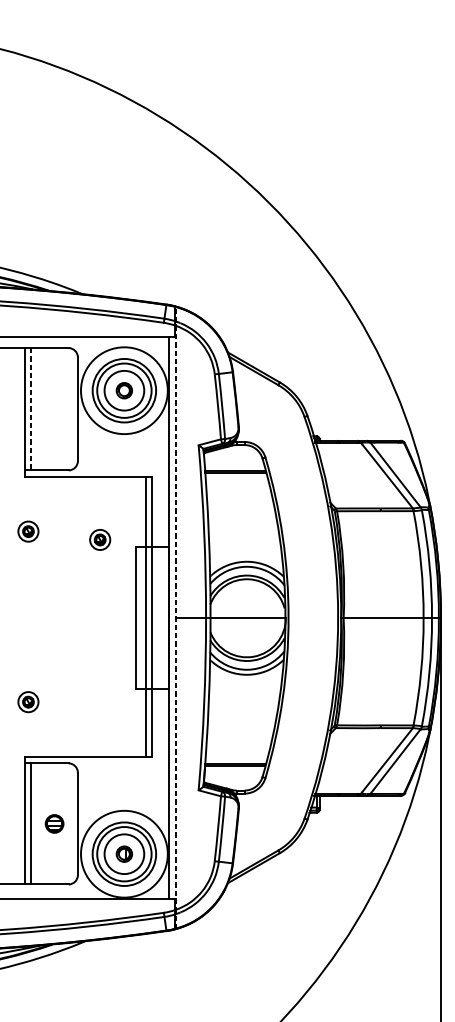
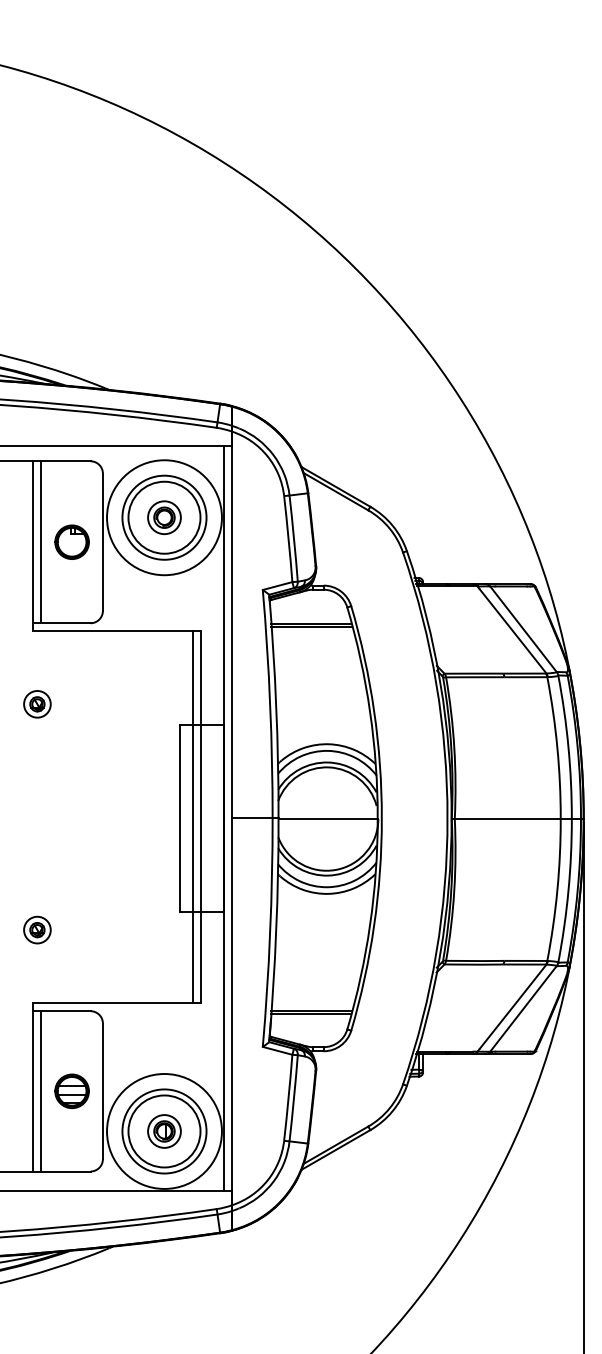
circle: (124, 390) -> (164, 517), size x0.62
part: (54, 408) -> (71, 541), added
line: (31, 409) -> (41, 542), dashed -> solid
part: (100, 540) -> (132, 715), removed
line: (175, 617) -> (232, 817), dashed -> solid
part: (54, 824) -> (71, 1091), size x1.43
circle: (124, 854) -> (164, 1131), size x0.62

